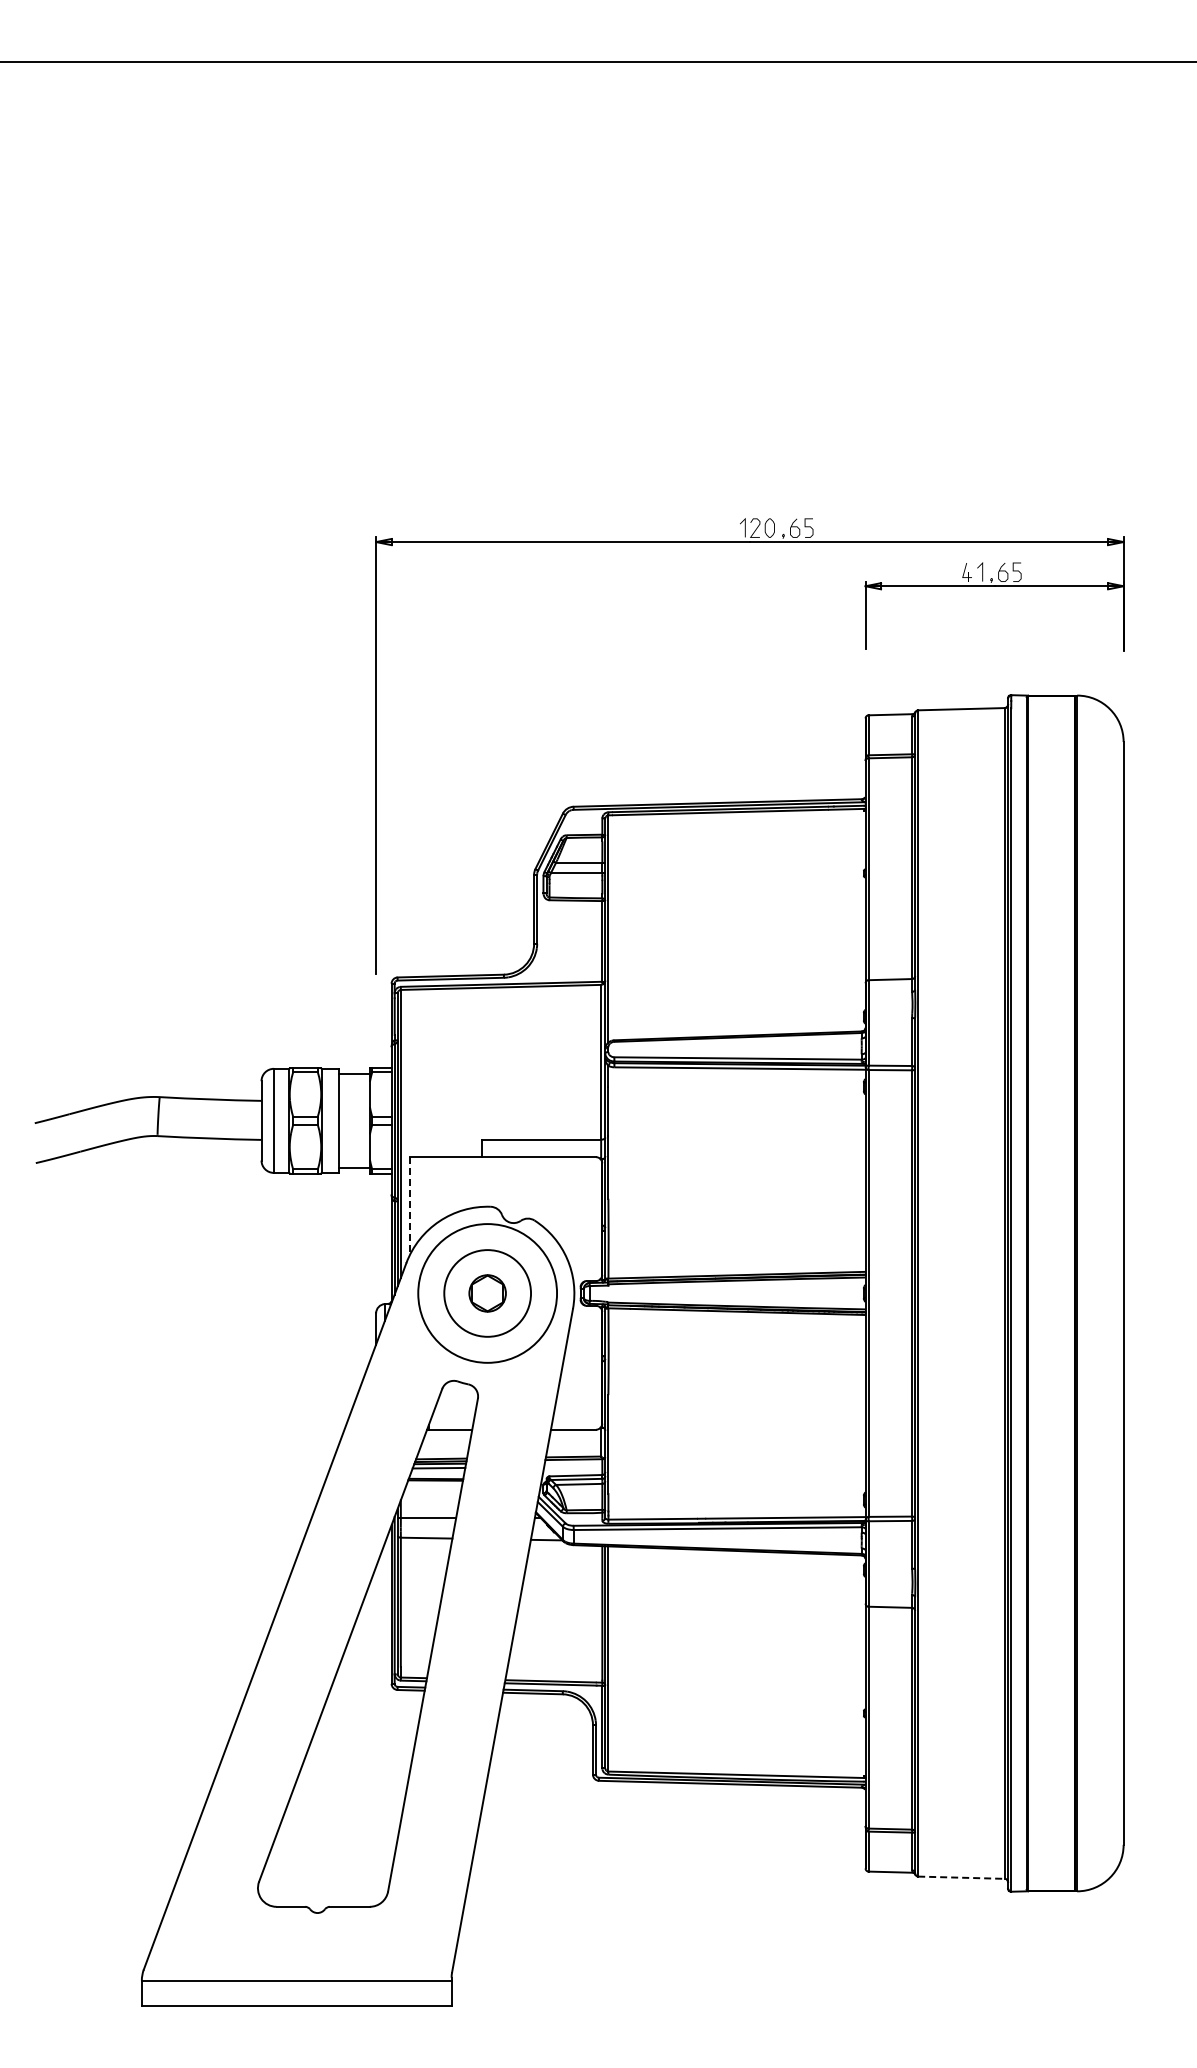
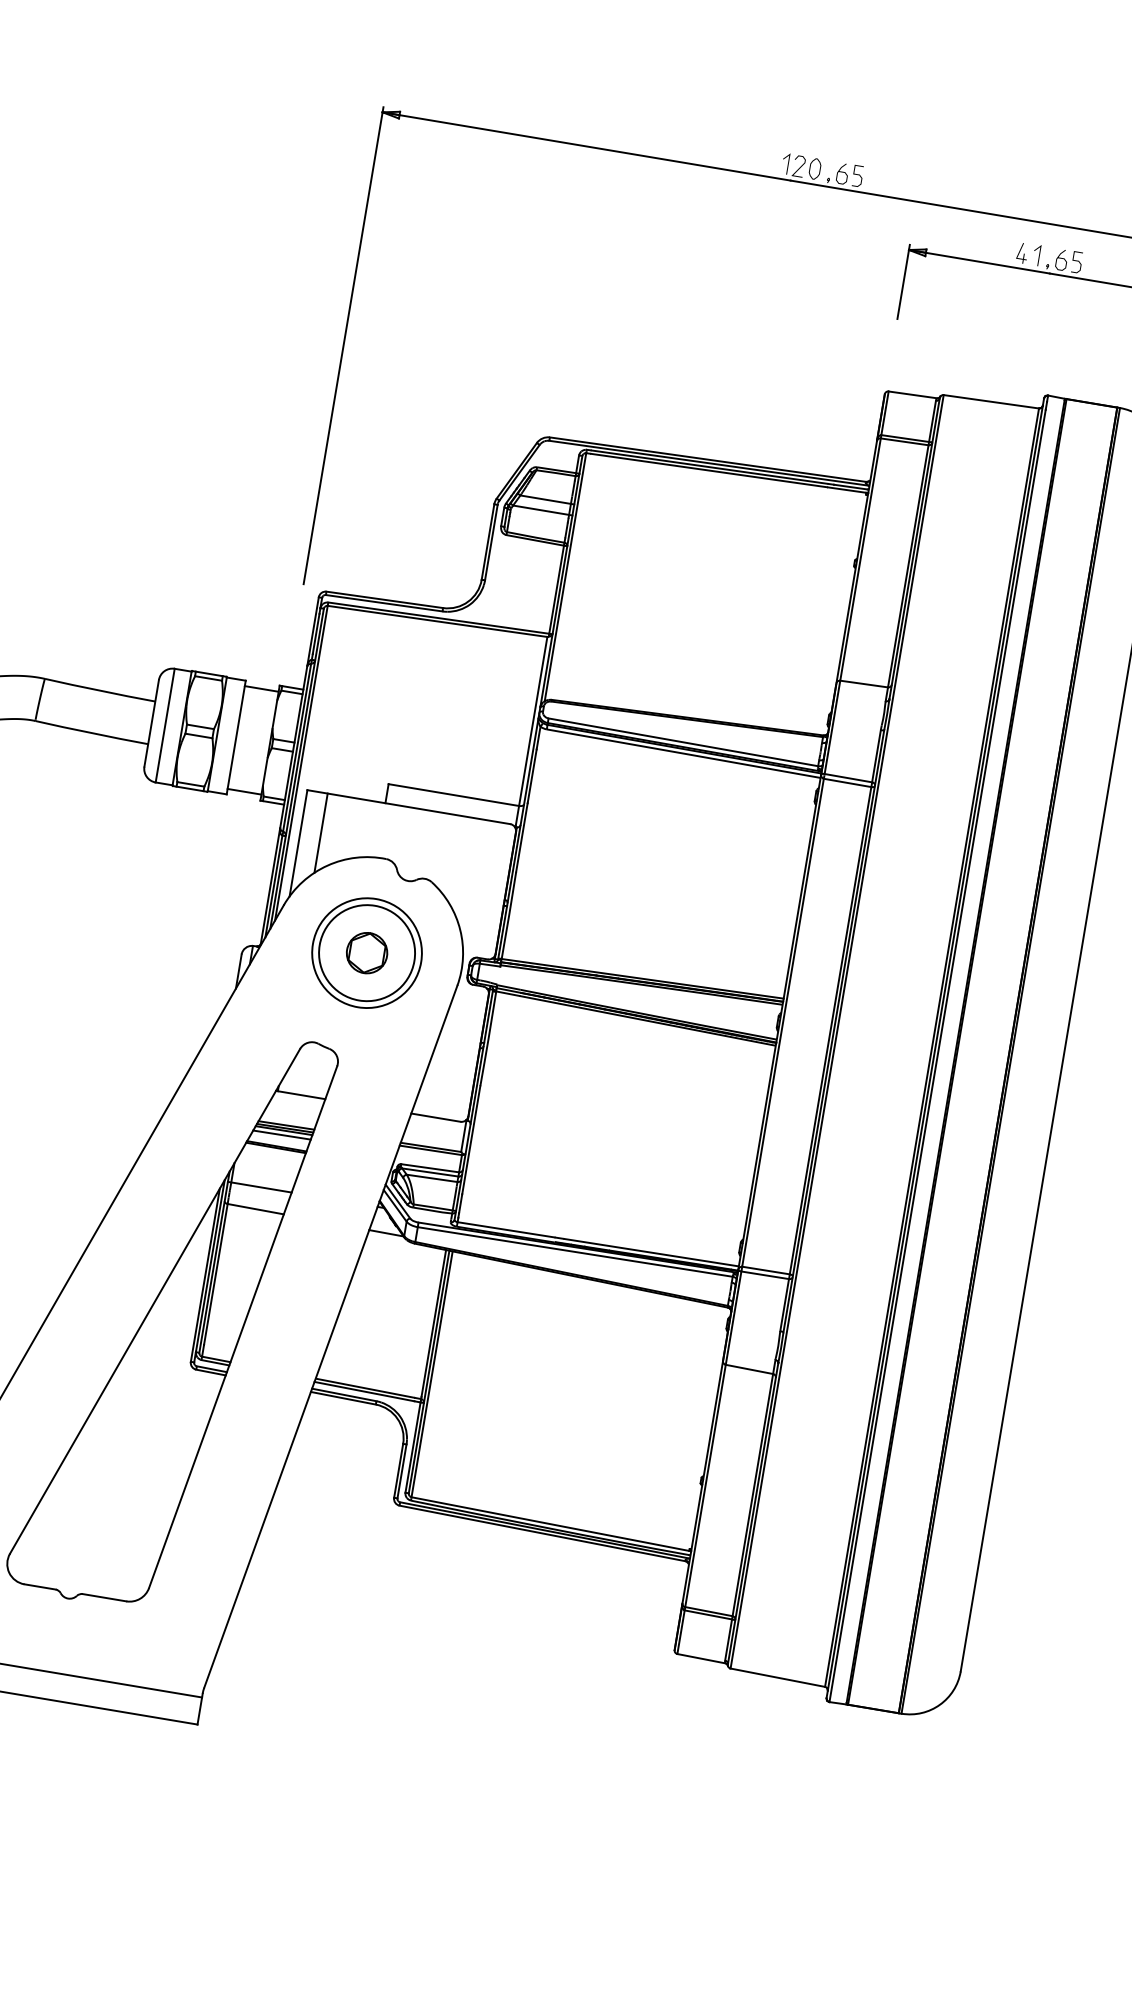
line: (428, 1193) -> (320, 833), added
line: (410, 1205) -> (298, 843), dashed -> solid
circle: (487, 1293) -> (366, 953), size x0.71
line: (962, 1877) -> (778, 1677), dashed -> solid

